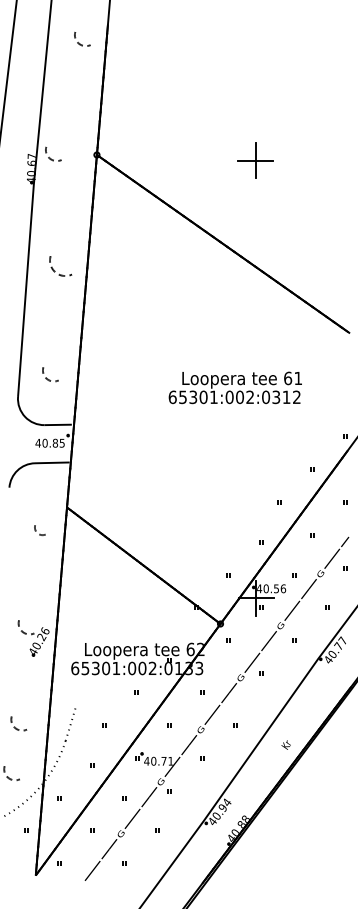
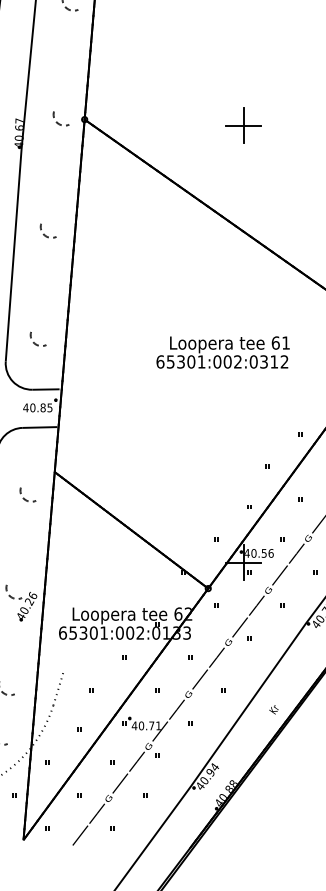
part: (53, 153) -> (61, 118), moved
part: (60, 266) -> (48, 231), size x0.71
part: (39, 530) -> (27, 495), size x1.43

